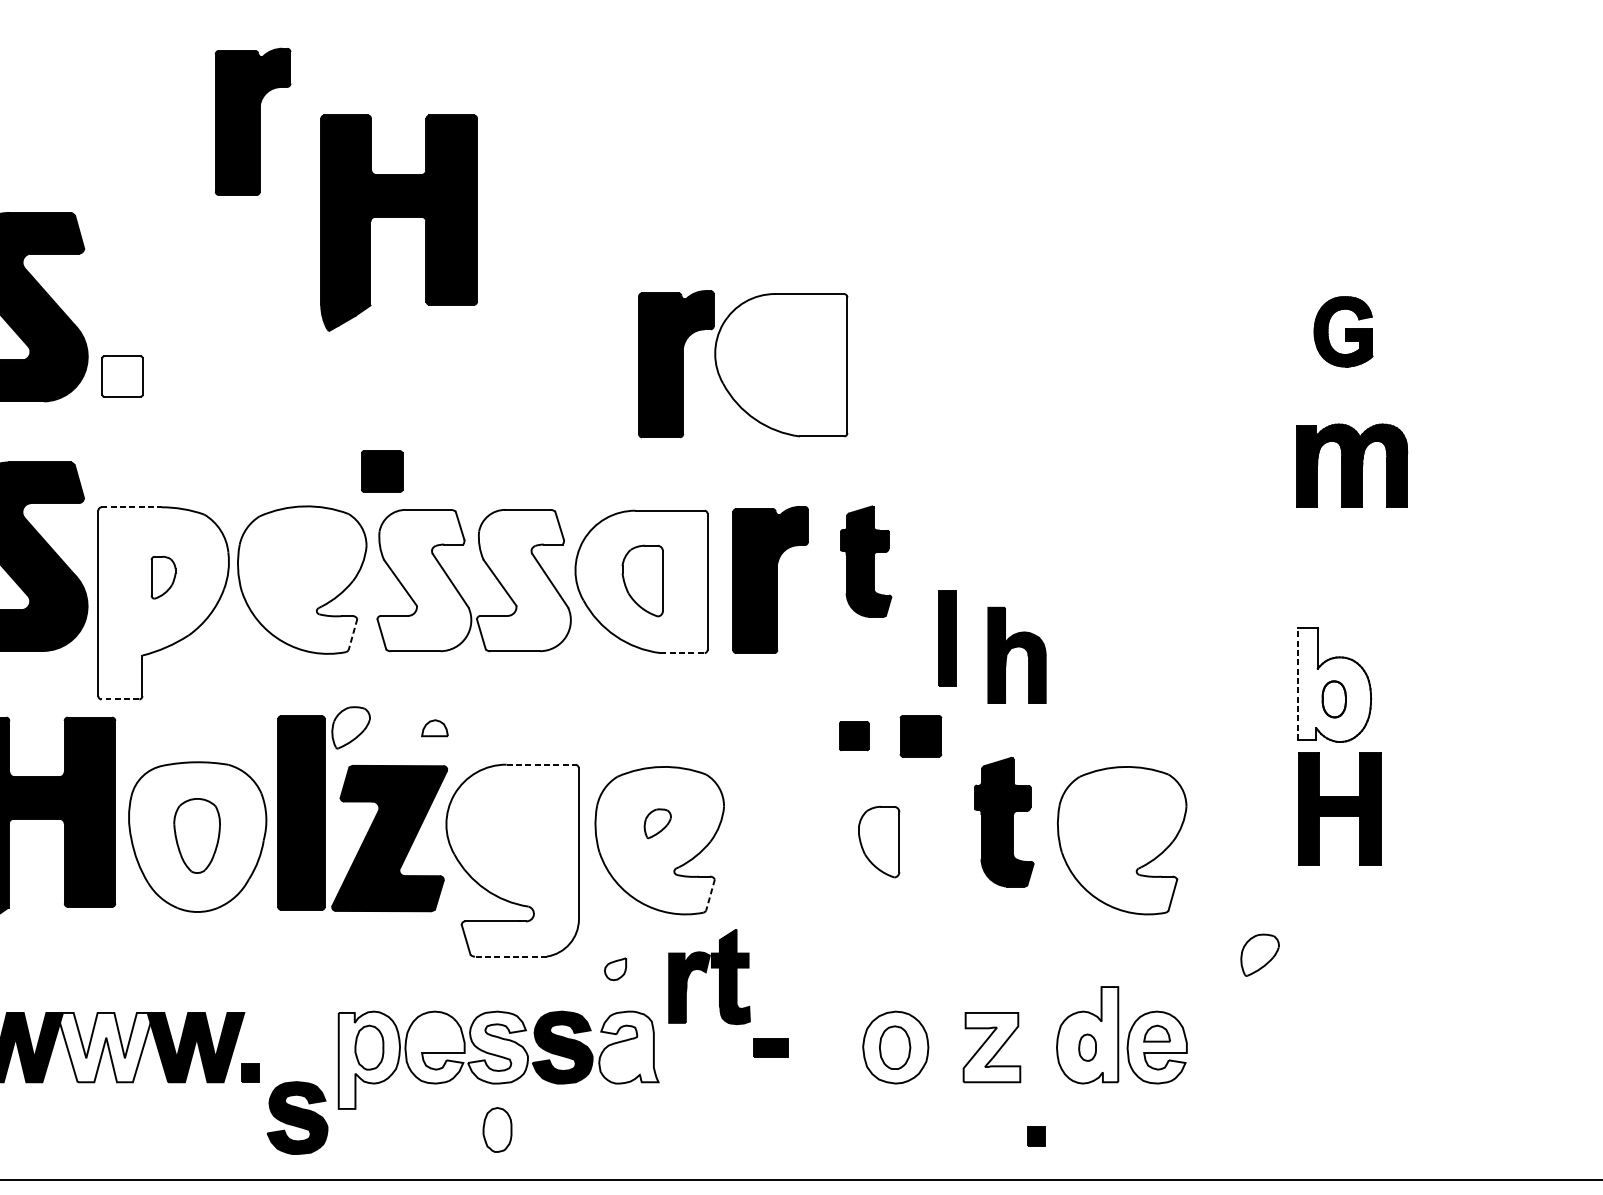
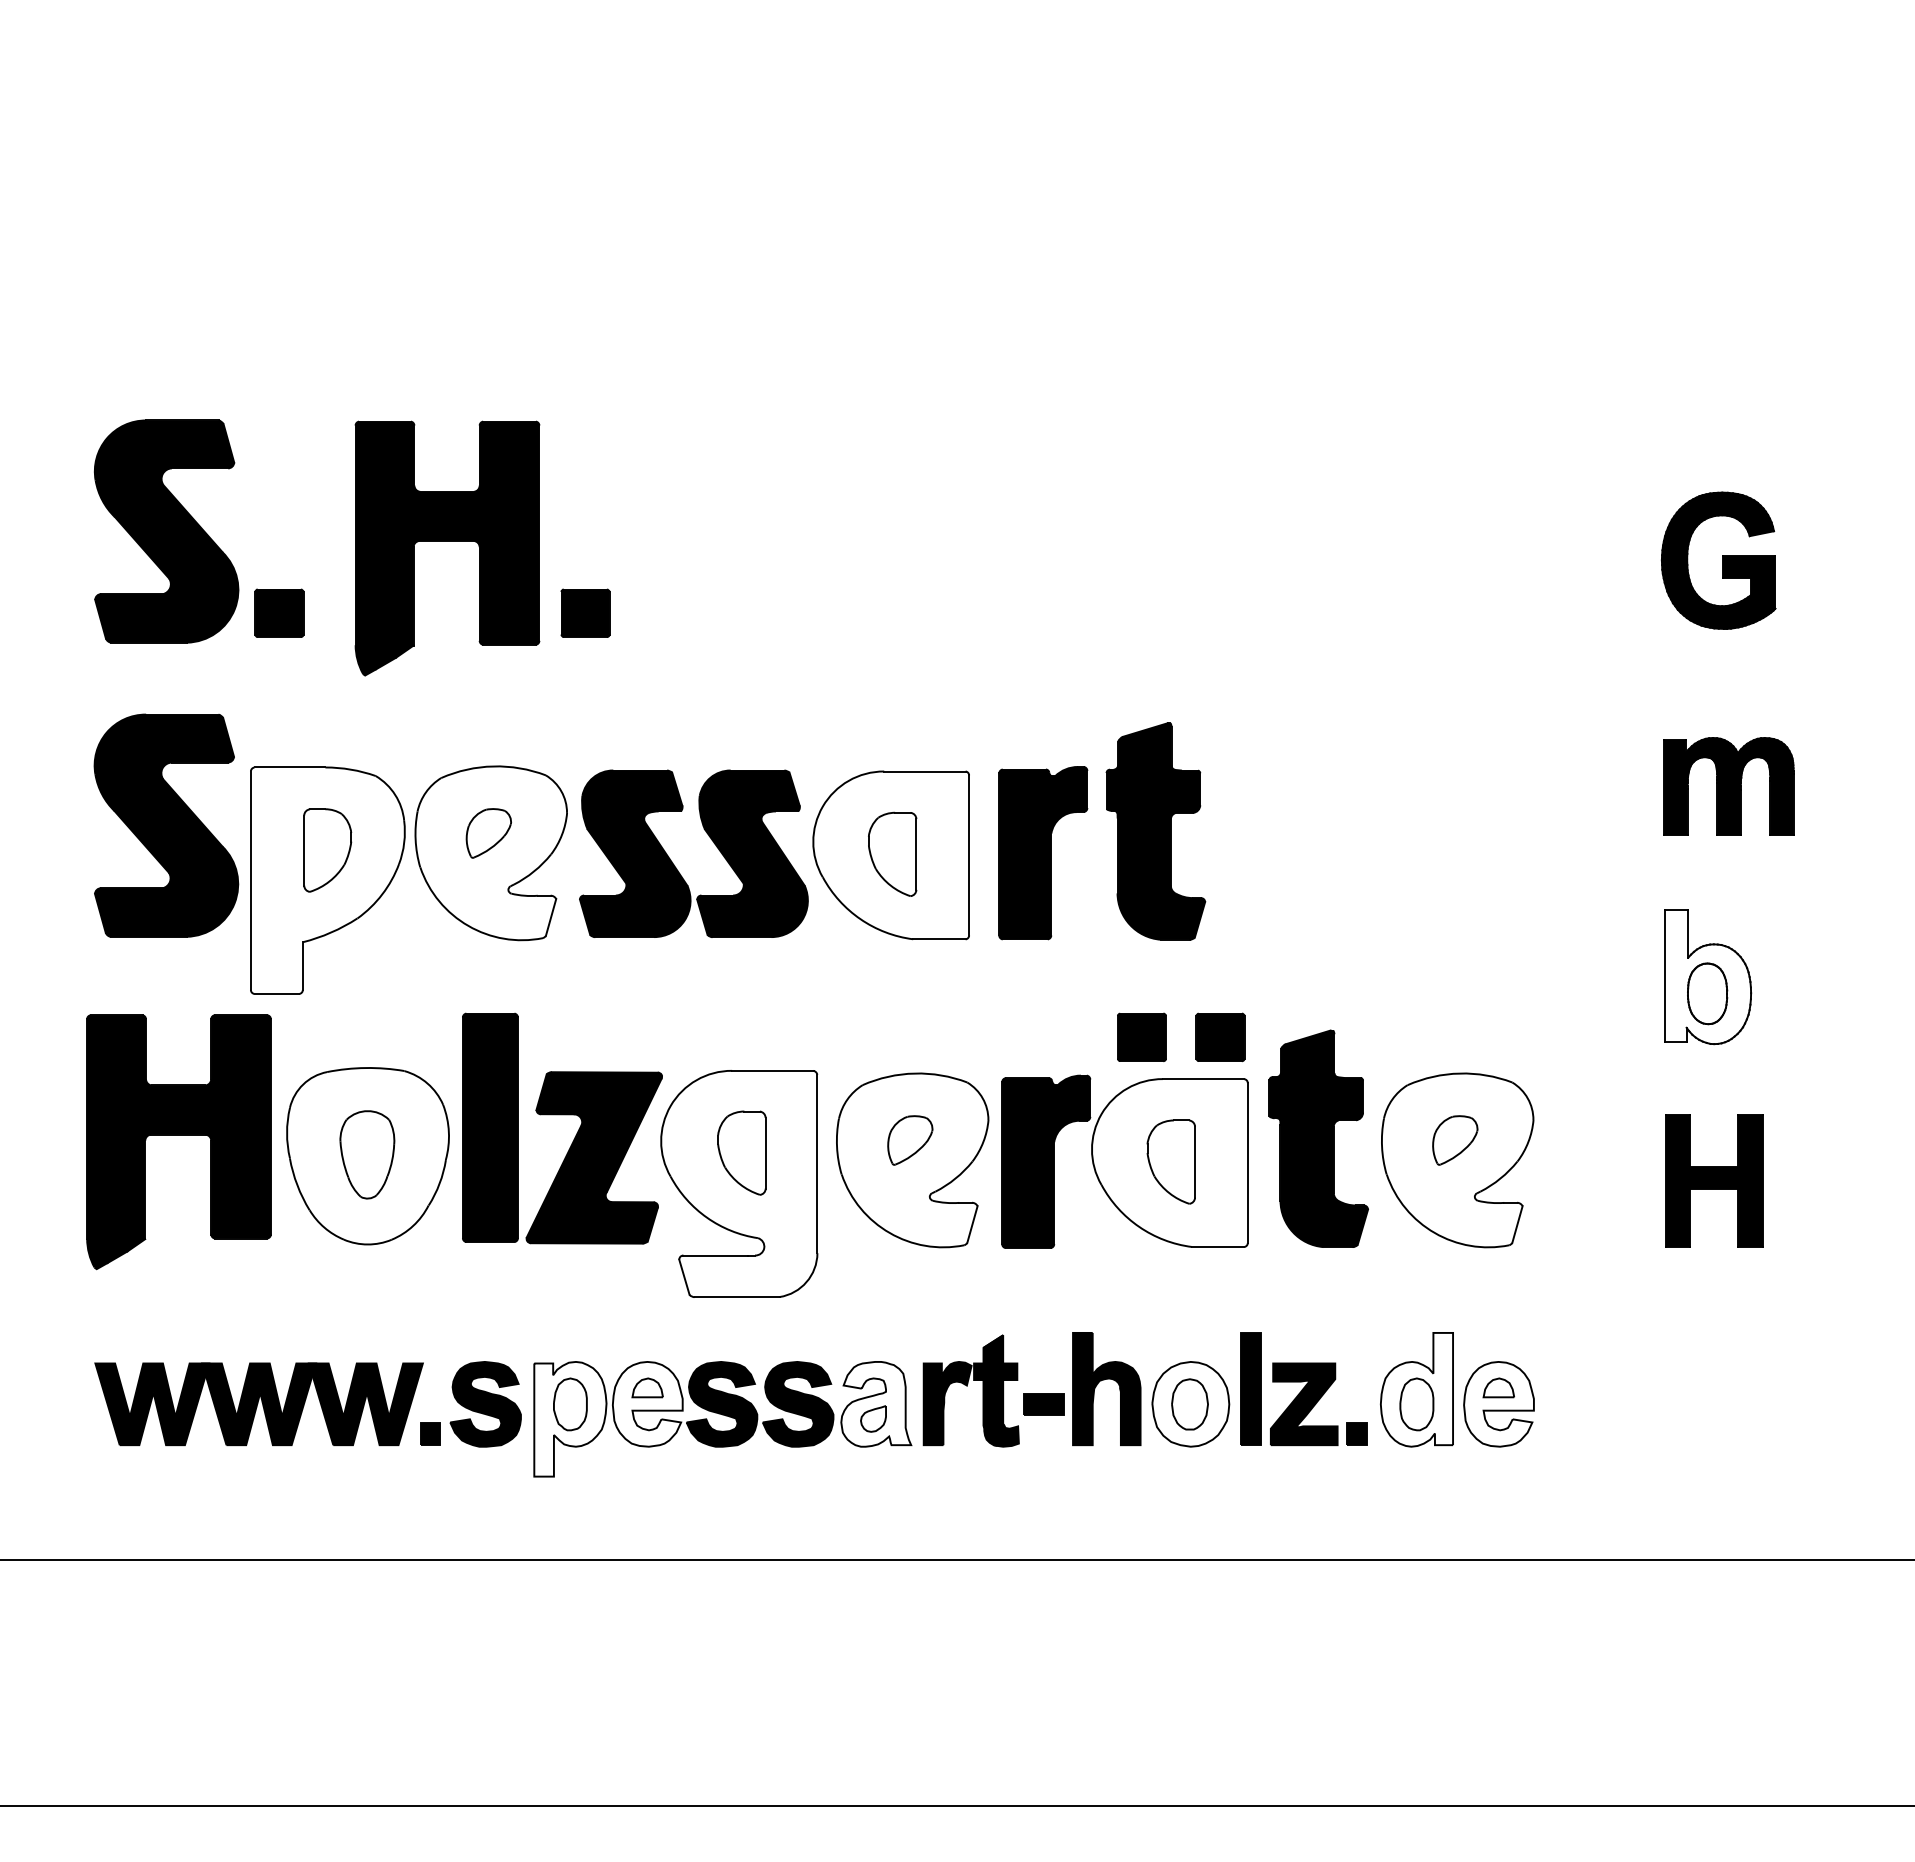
part: (253, 122) -> (433, 313), removed
part: (399, 217) -> (447, 541), moved
part: (1343, 331) -> (1718, 560), size x1.67
part: (742, 363) -> (1124, 1161), moved
fill: (122, 376) -> (279, 613), added
part: (1351, 465) -> (1728, 786), moved
part: (382, 470) -> (585, 612), moved
line: (131, 507) -> (290, 767), dashed -> solid
part: (865, 561) -> (1155, 831), size x1.67
part: (163, 577) -> (327, 850), size x1.67
fill: (424, 580) -> (635, 853), added
fill: (523, 580) -> (752, 853), added
line: (352, 635) -> (550, 918), dashed -> solid
part: (947, 637) -> (1250, 1388), moved
part: (1015, 648) -> (1104, 1380), moved
line: (682, 653) -> (939, 939), dashed -> solid
line: (1297, 683) -> (1664, 975), dashed -> solid
line: (120, 699) -> (276, 993), dashed -> solid
part: (1334, 699) -> (1707, 993), size x1.43
part: (350, 727) -> (488, 833), moved
part: (434, 727) -> (647, 1387), moved
part: (853, 735) -> (1141, 1036), size x1.43
line: (540, 764) -> (772, 1070), dashed -> solid
part: (1340, 808) -> (1714, 1180), moved
part: (1004, 822) -> (1318, 1138), size x1.43
part: (657, 823) -> (910, 1140), size x1.43
part: (514, 833) -> (741, 1152), added
line: (710, 895) -> (972, 1225), dashed -> solid
part: (1260, 955) -> (1455, 1140), moved
line: (510, 956) -> (736, 1297), dashed -> solid
part: (615, 968) -> (873, 1418), moved
part: (708, 976) -> (970, 1390), moved
fill: (497, 1046) -> (721, 1403), added
fill: (105, 1047) -> (259, 1404), added
fill: (991, 1047) -> (1303, 1404), added
part: (1087, 1047) -> (1416, 1404), size x1.67
part: (297, 1118) -> (485, 1404), moved
part: (497, 1130) -> (721, 1501), removed
part: (1036, 1135) -> (1356, 1433), moved

